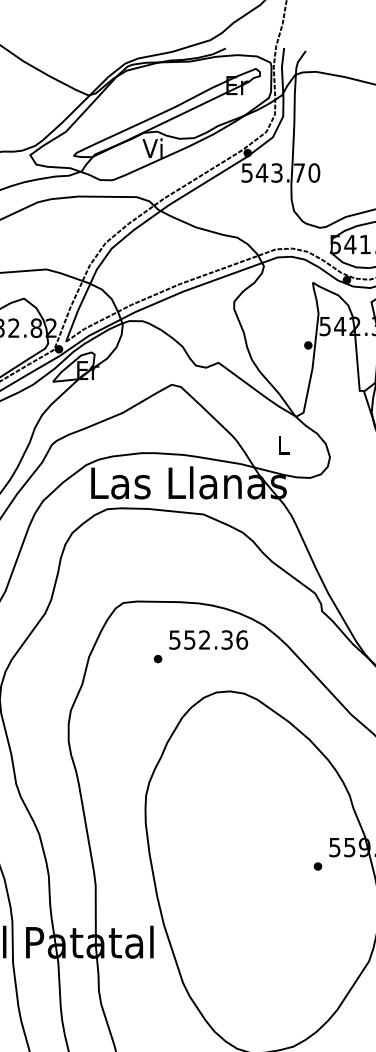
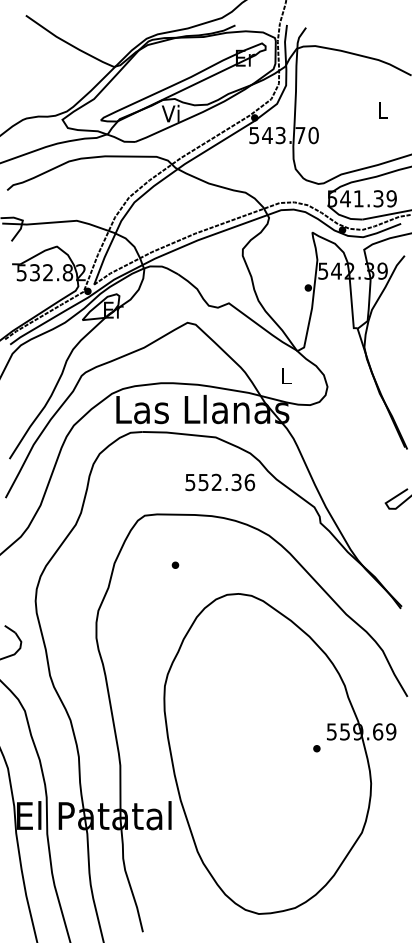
text: (208, 640) -> (220, 482), moved

